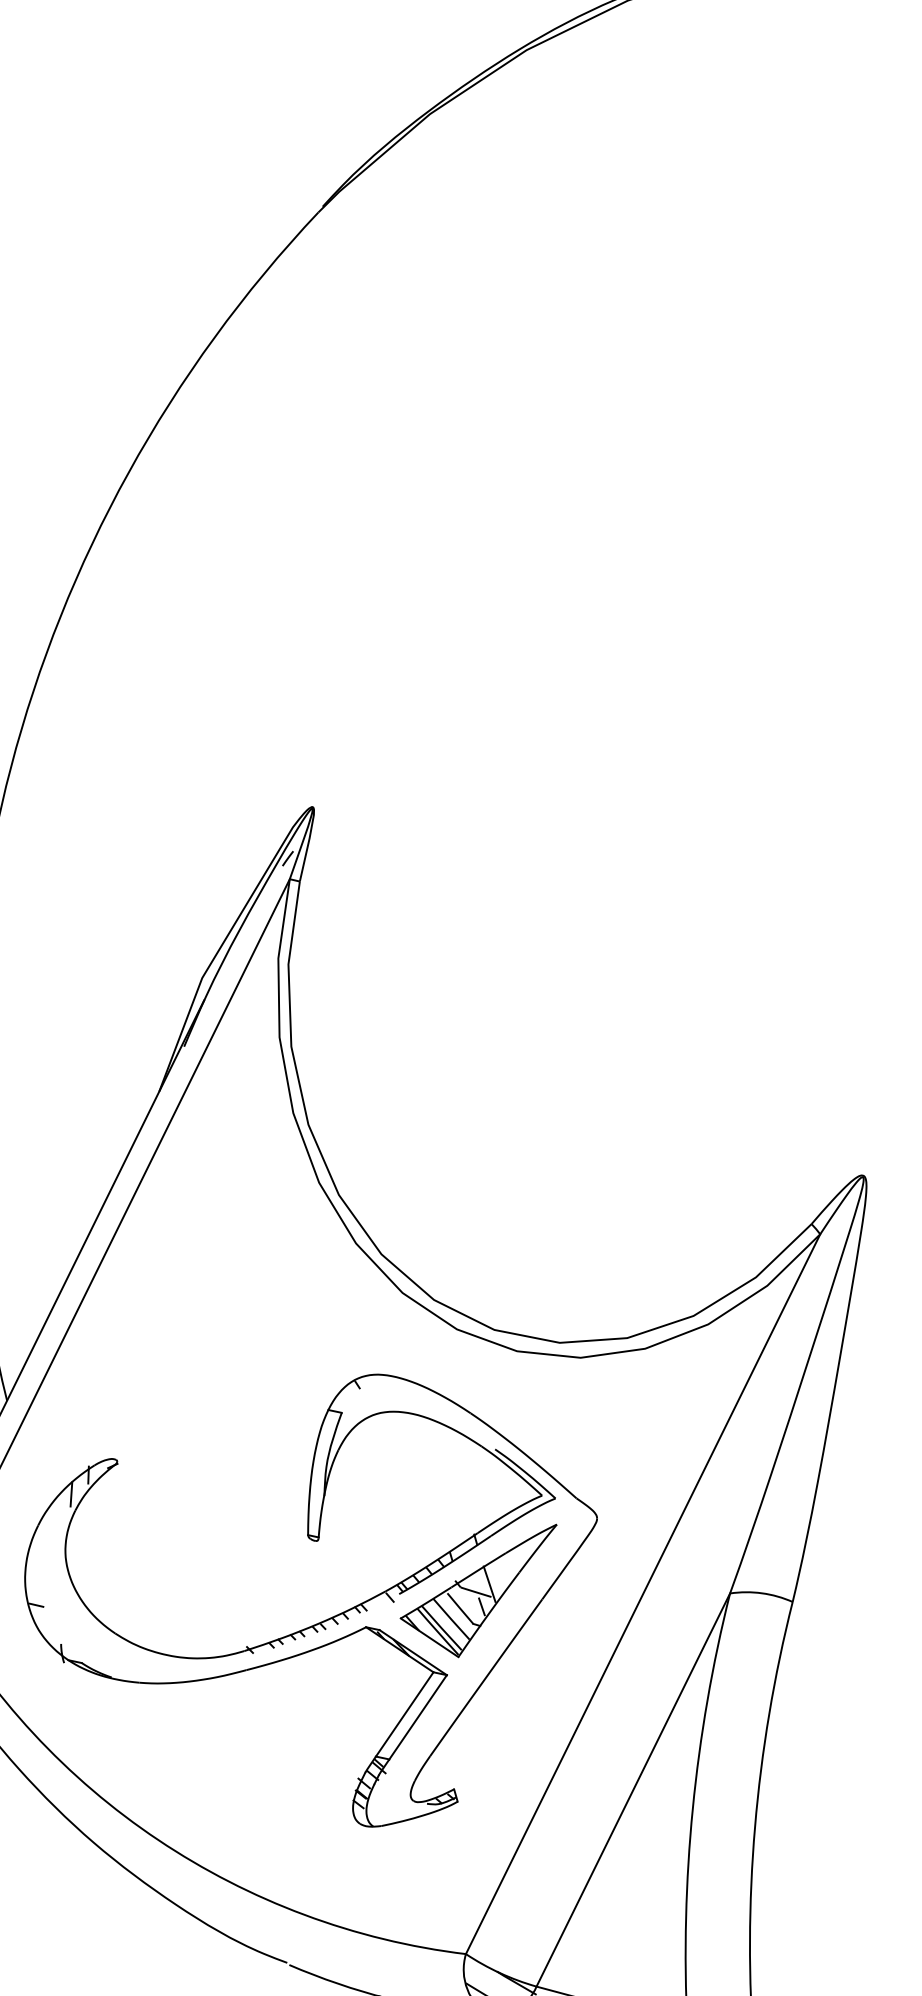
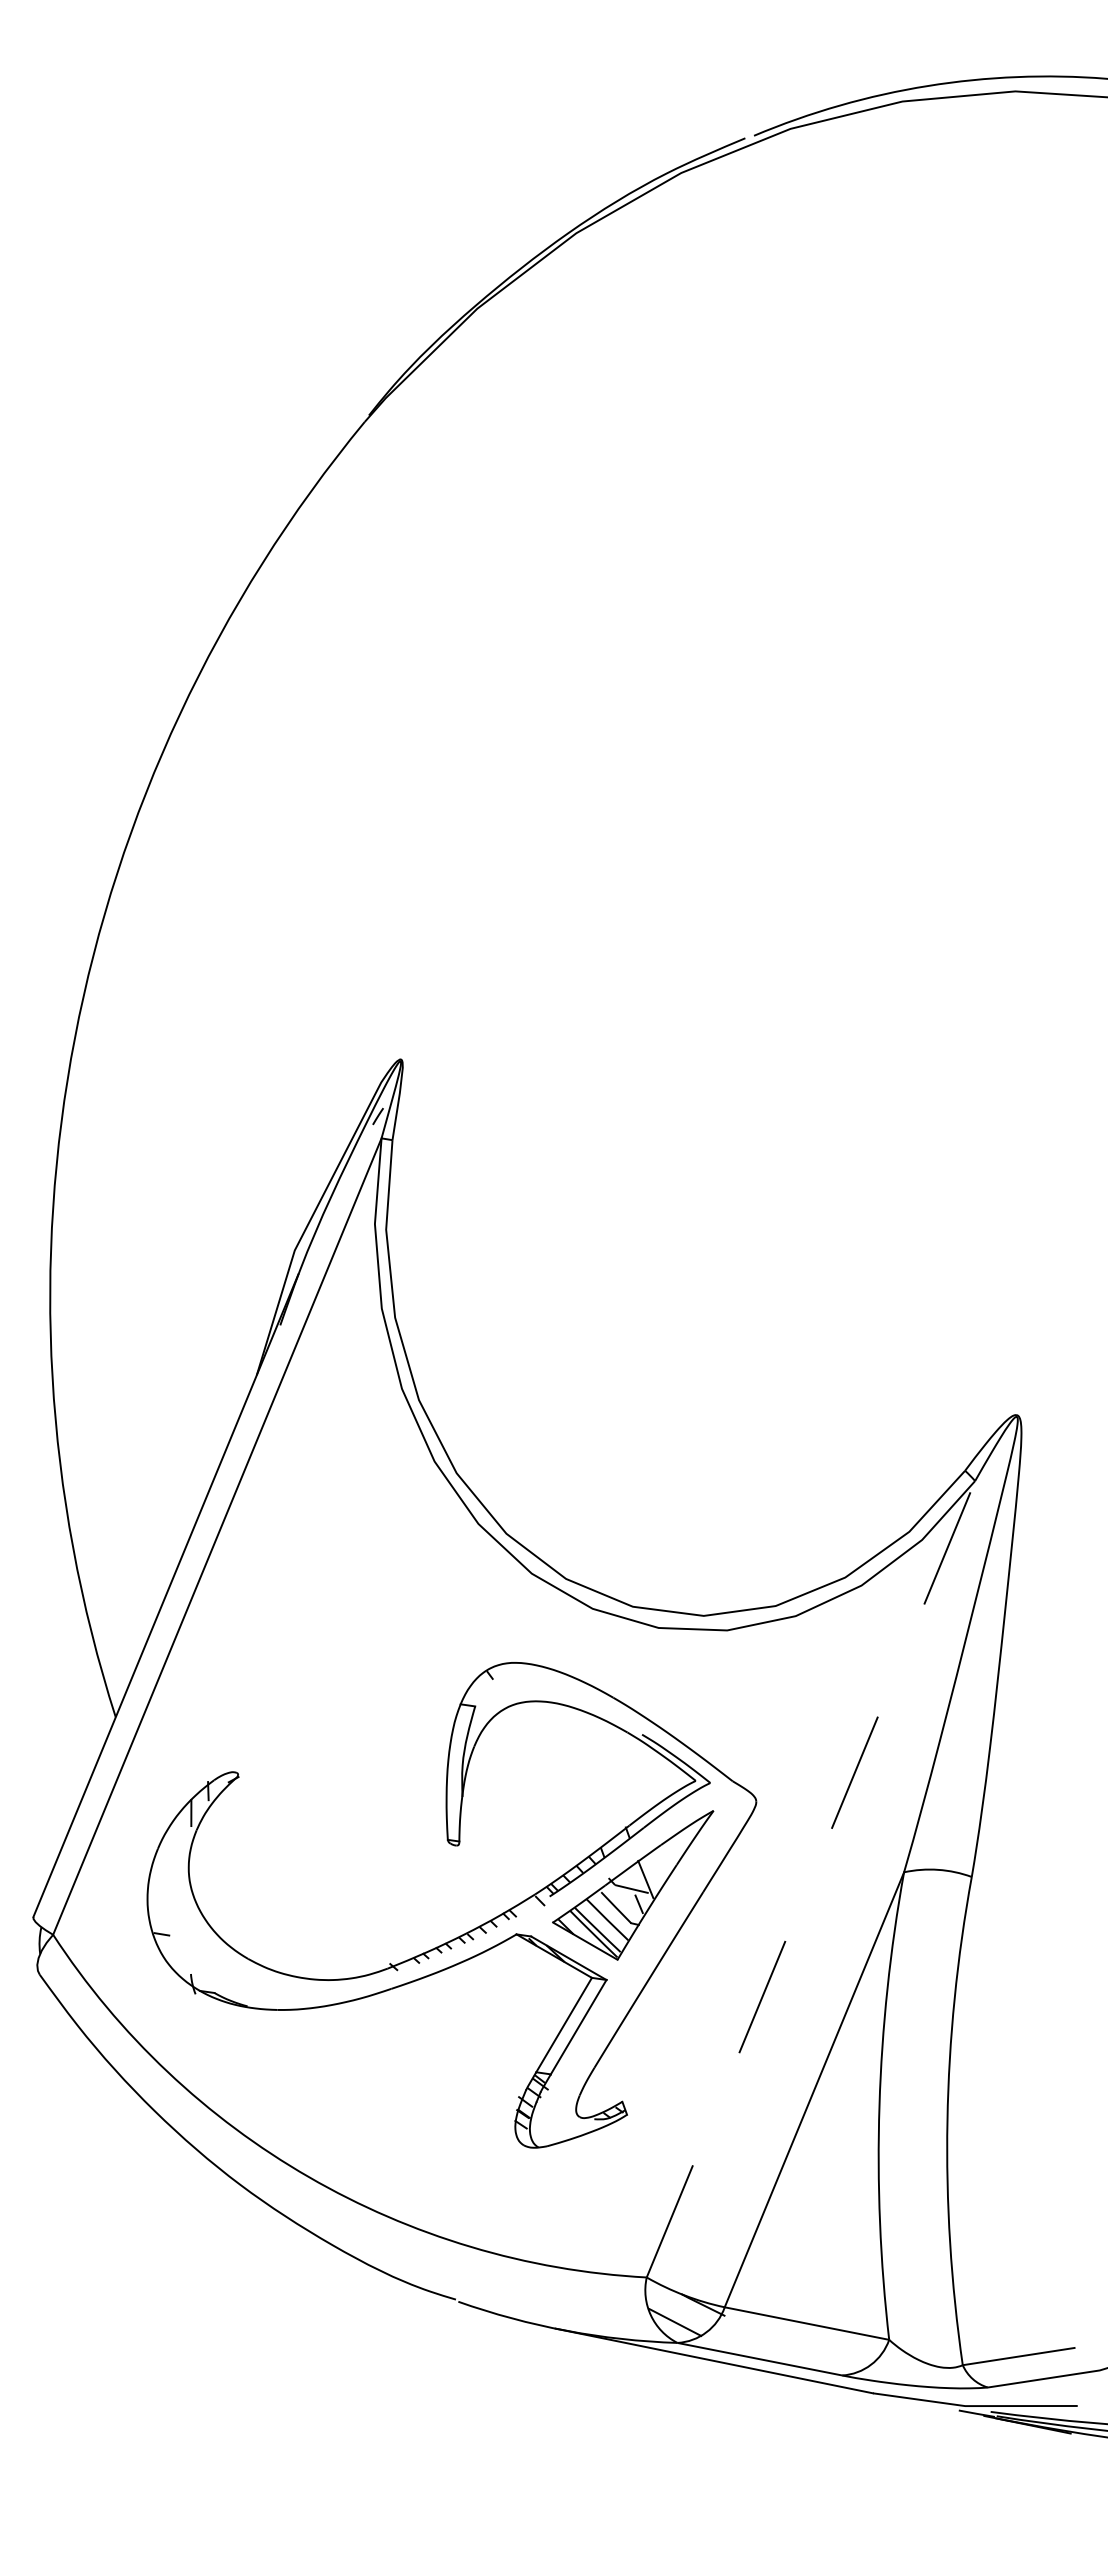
line: (642, 1594) -> (810, 1879), solid -> dashed

